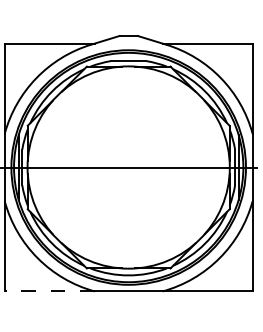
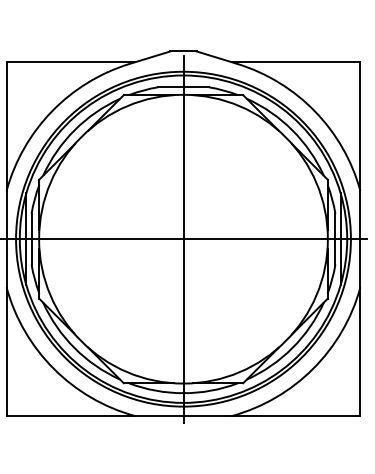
line: (128, 167) -> (183, 238), added
line: (49, 291) -> (70, 416), dashed -> solid

